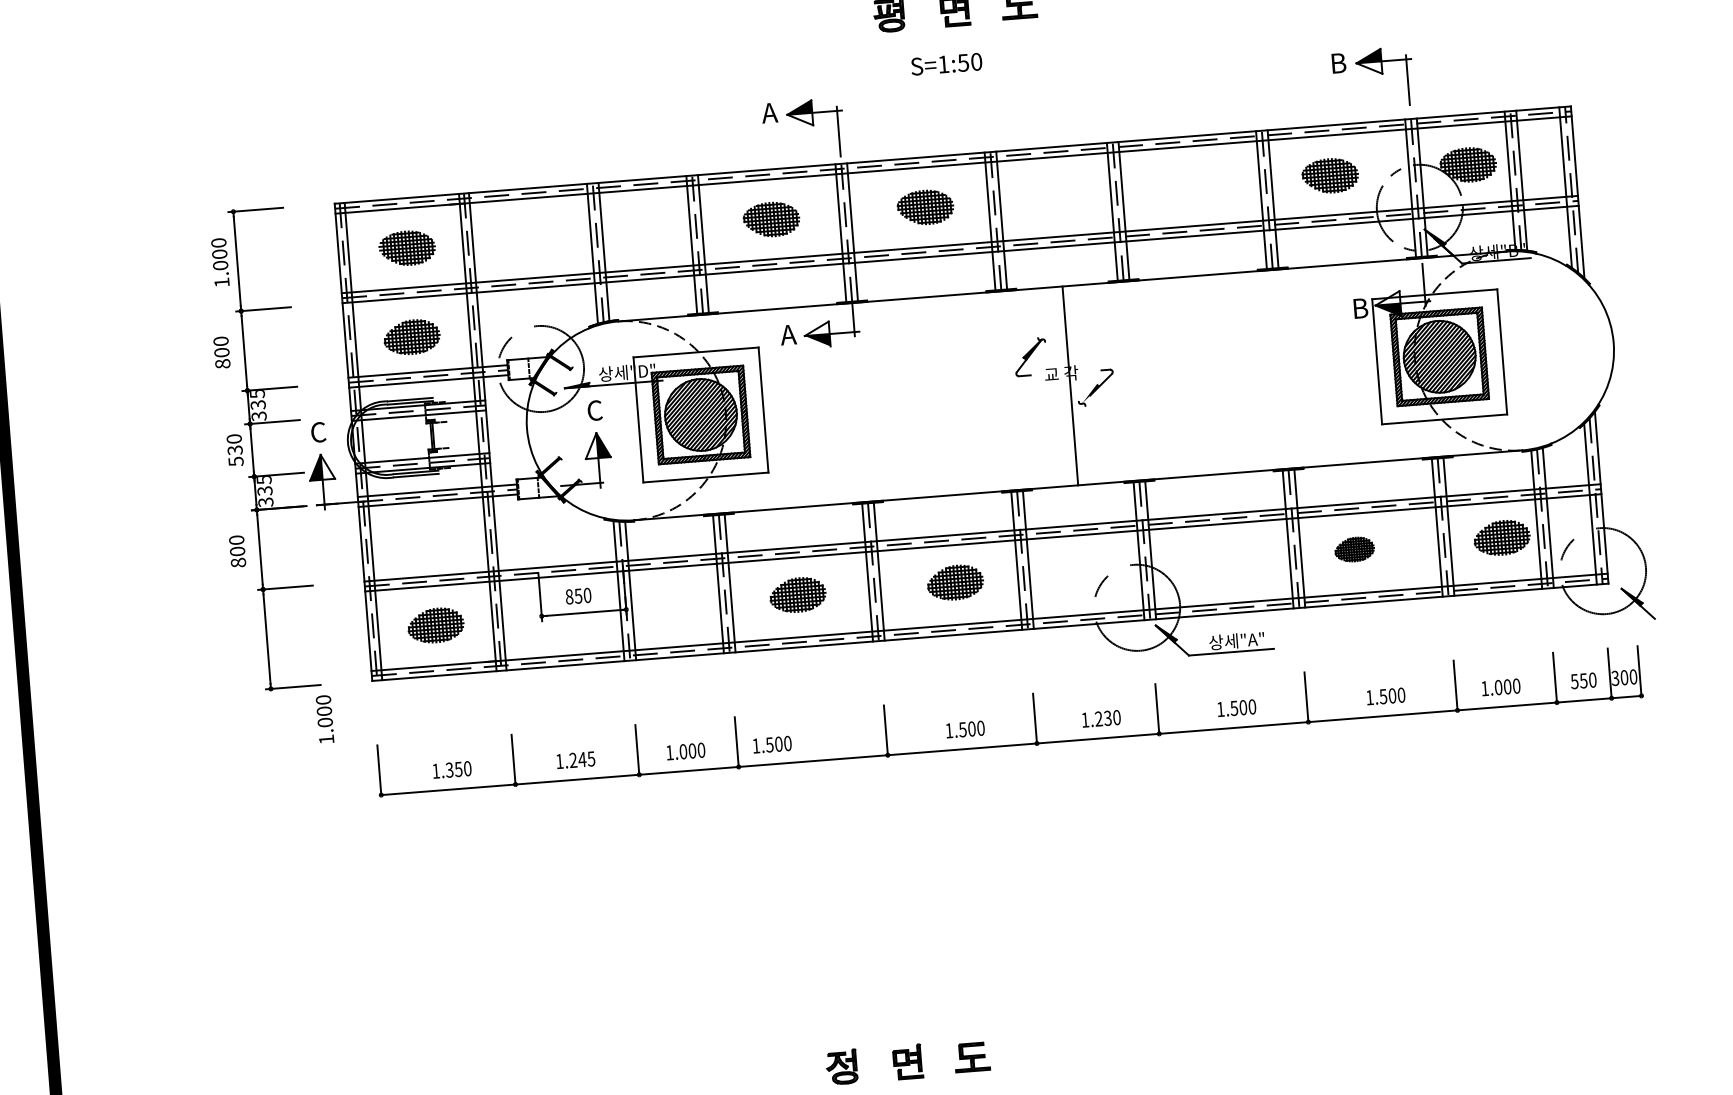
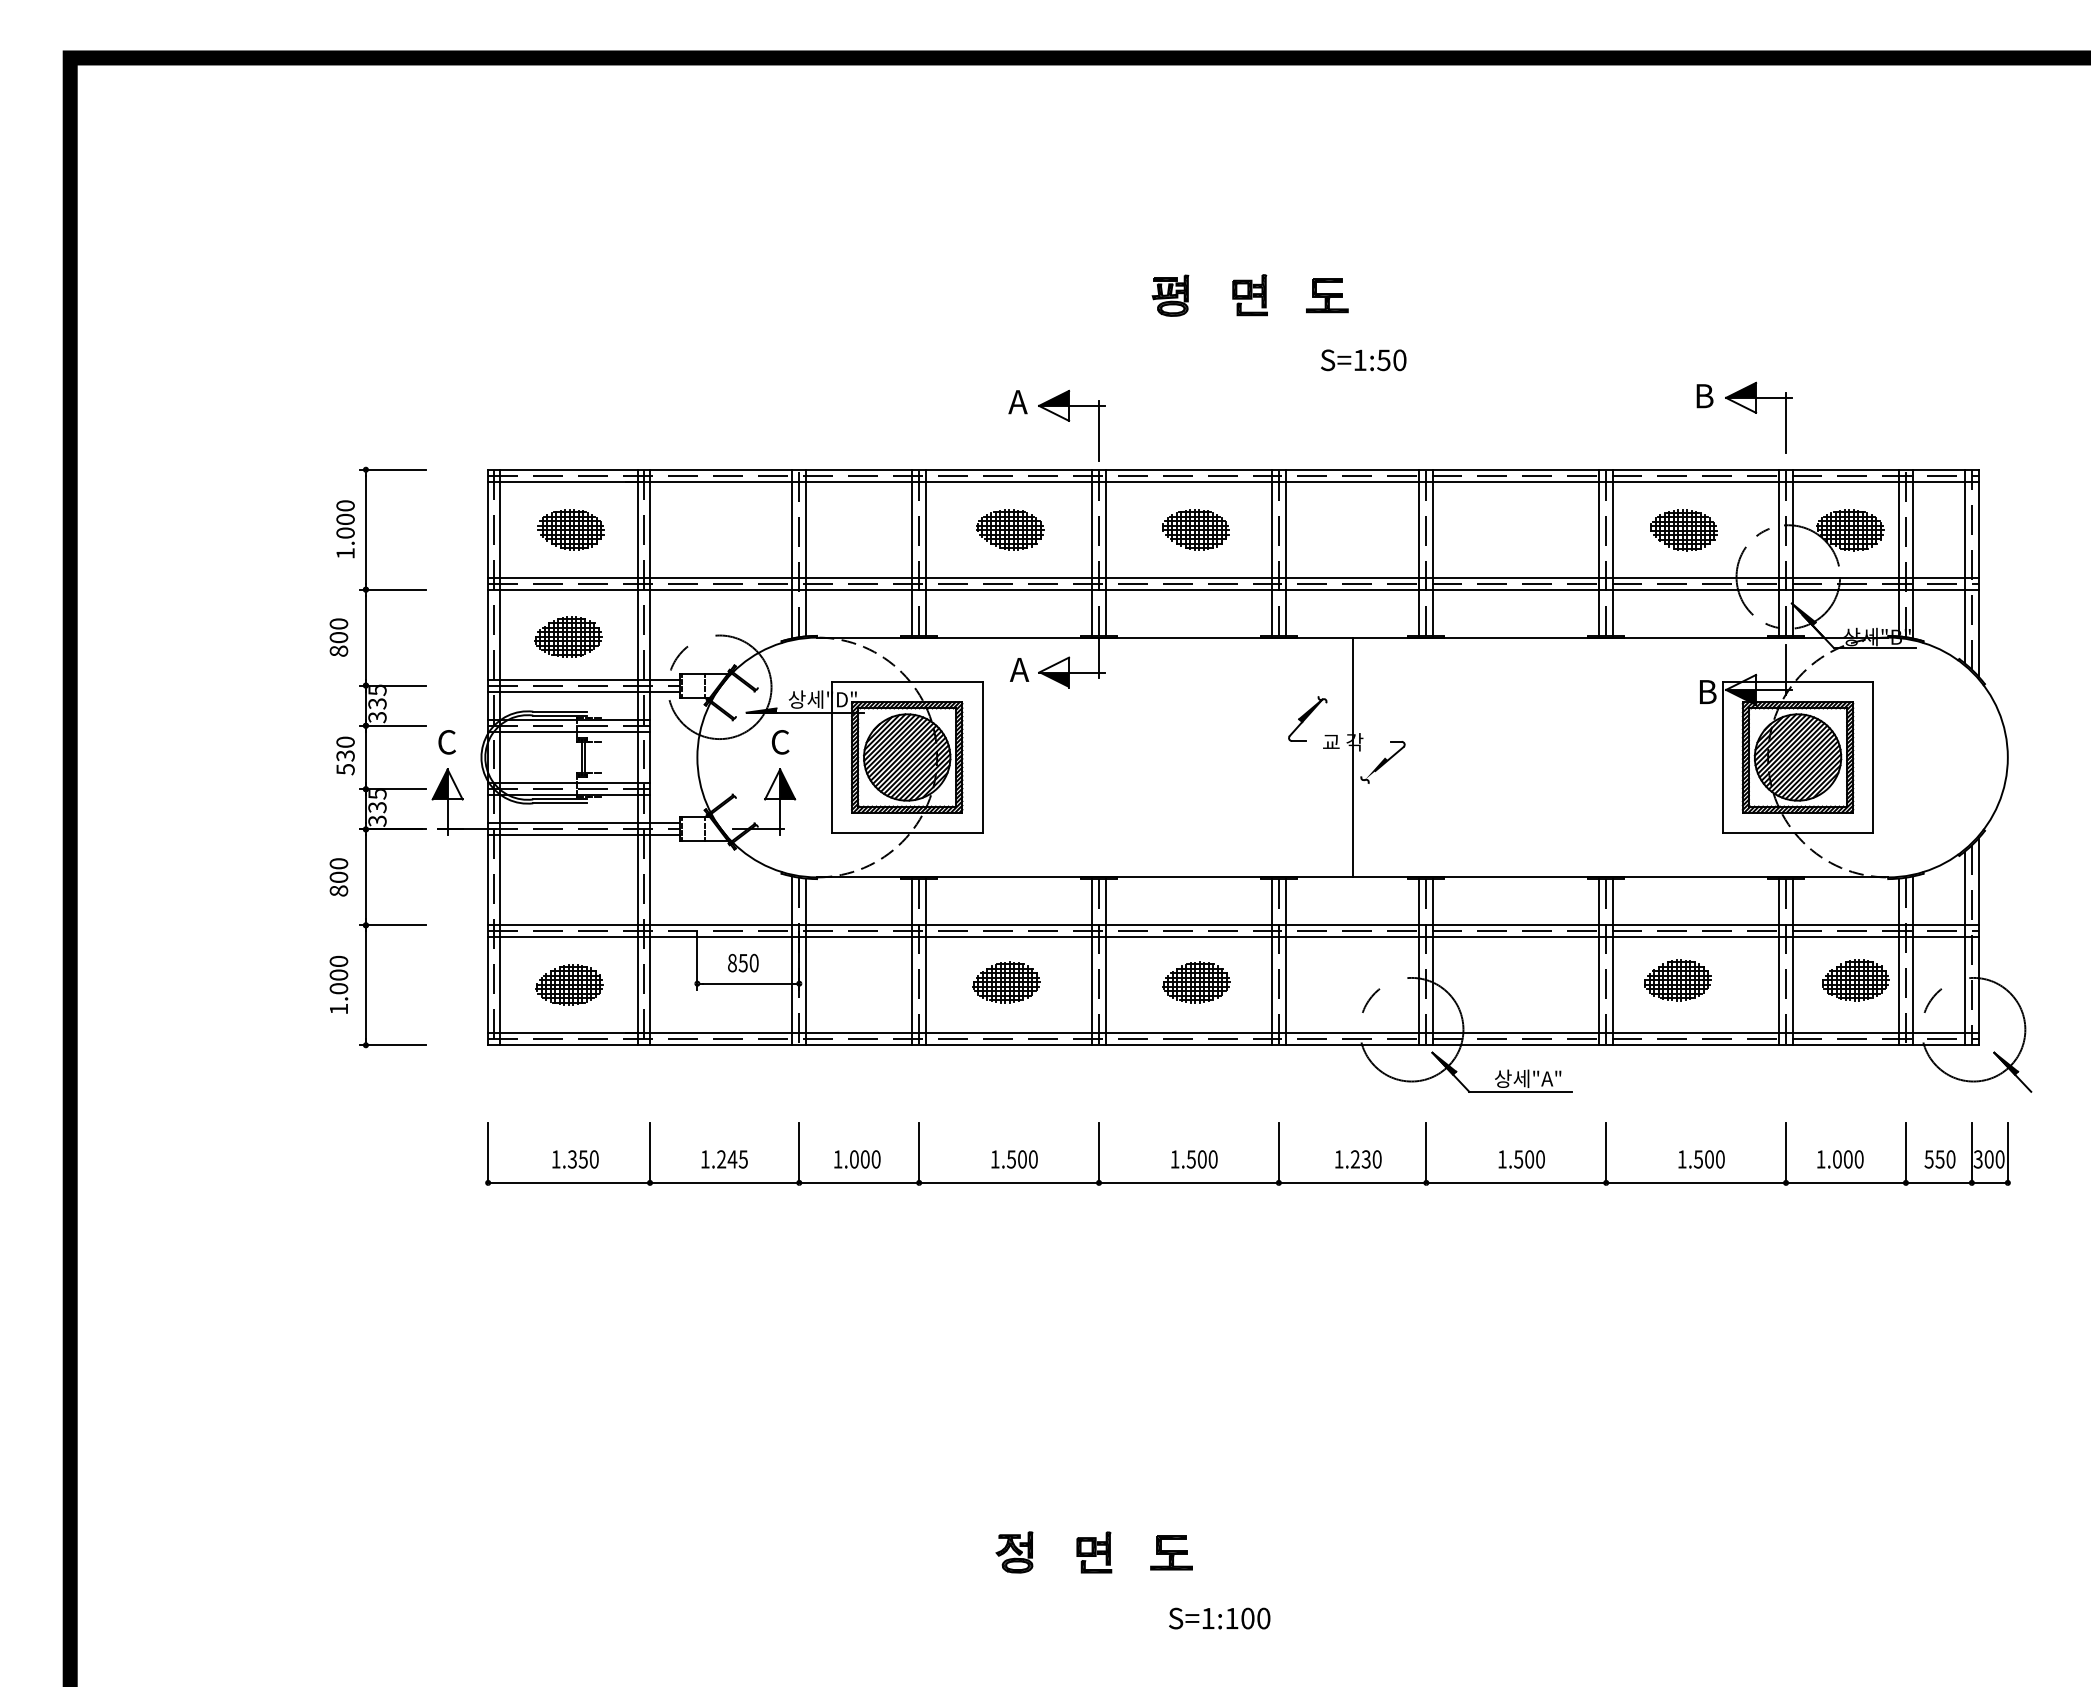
text: (946, 64) -> (1363, 360), moved
part: (1354, 549) -> (1677, 980), size x1.43
text: (324, 719) -> (338, 984), moved
text: (772, 744) -> (1014, 1159), moved

